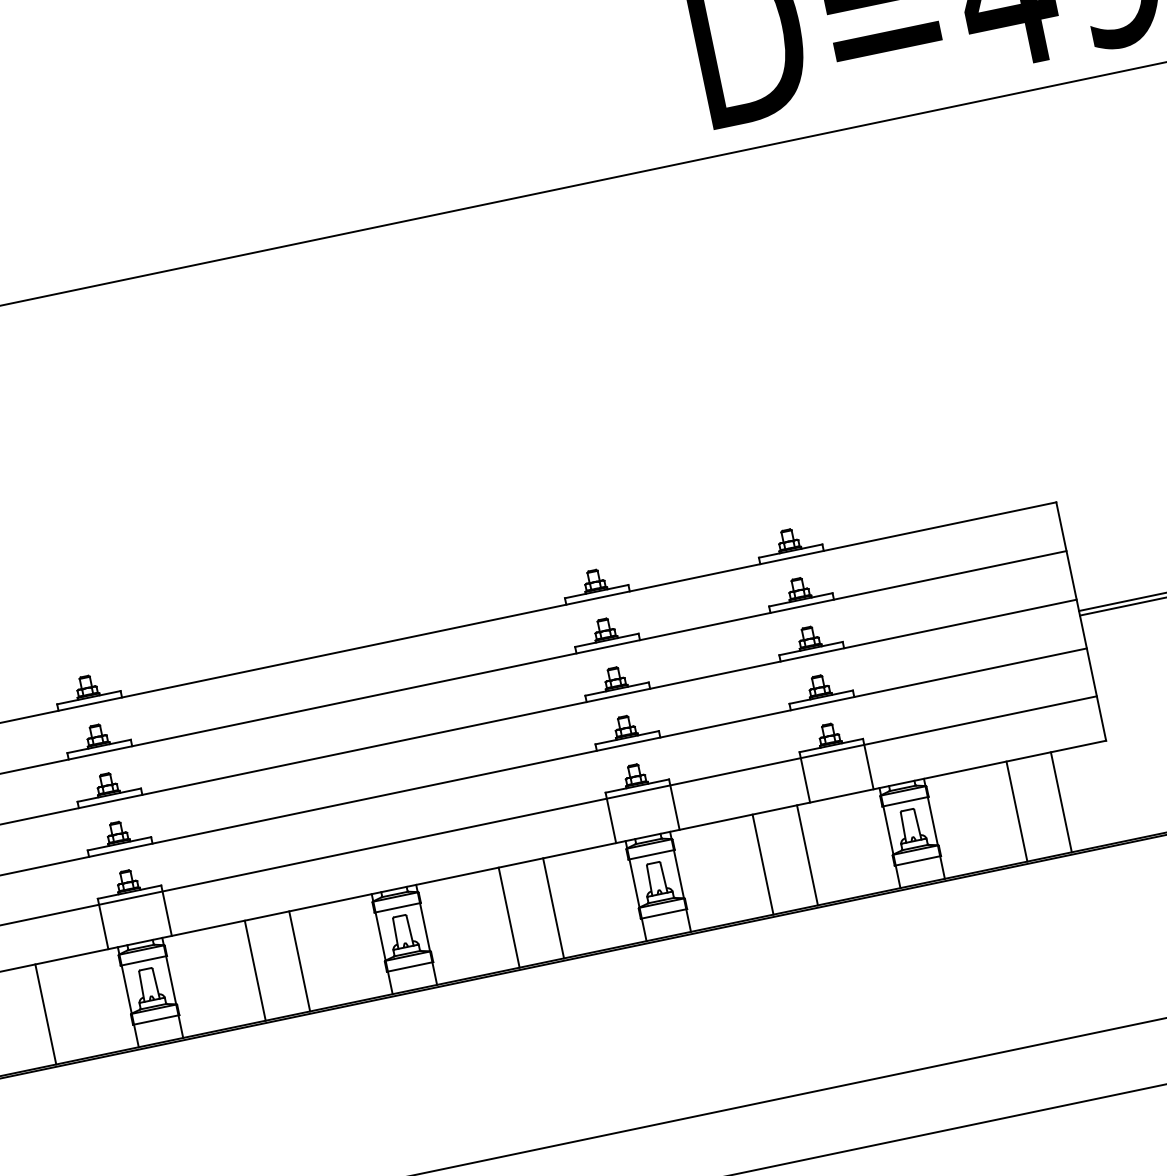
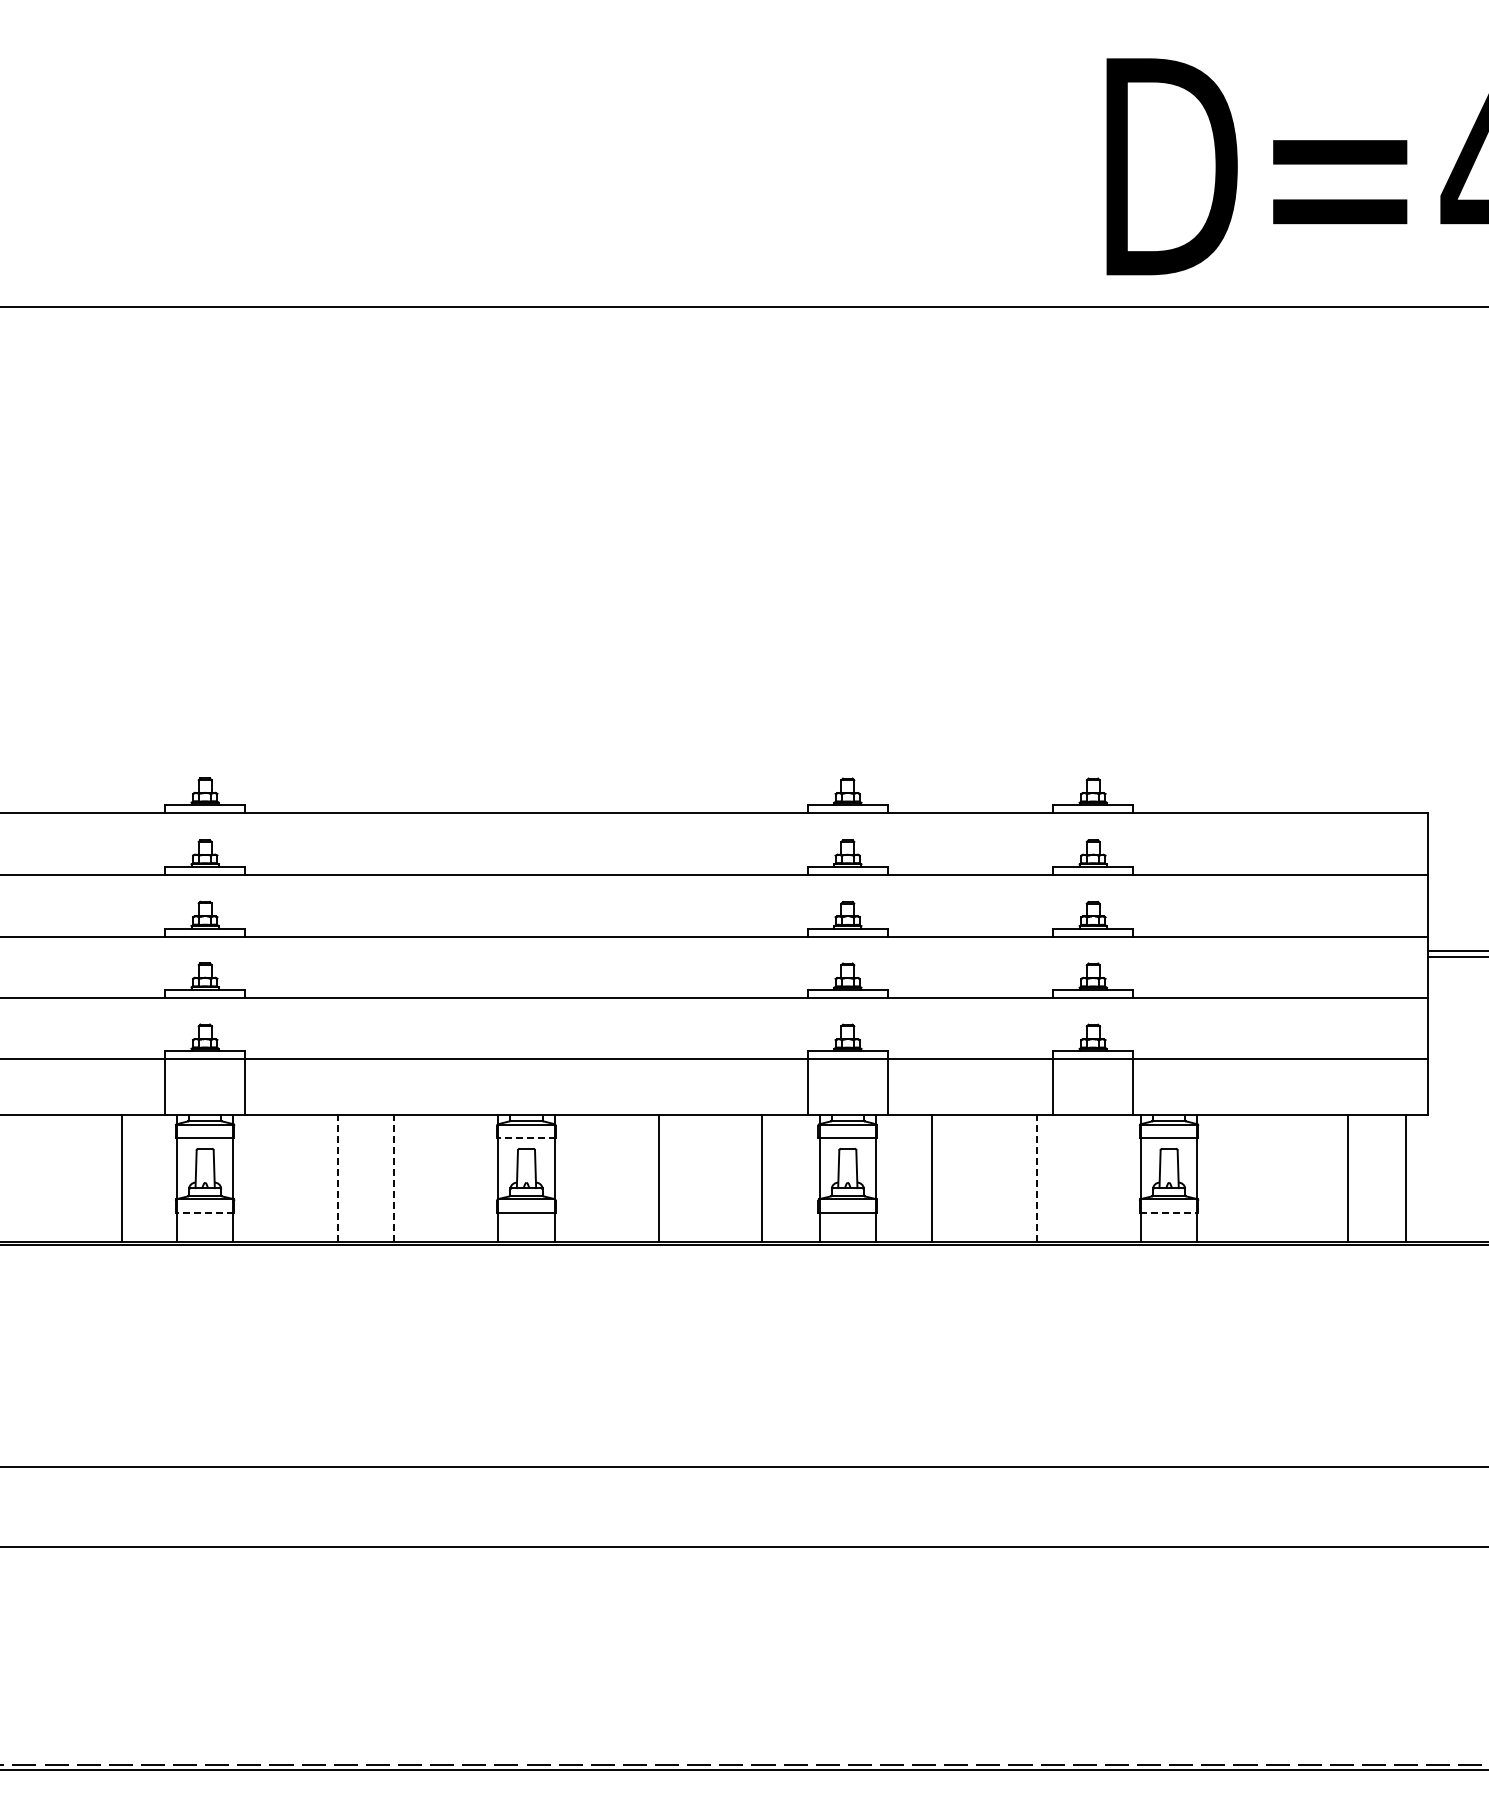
line: (1061, 802) -> (1405, 1178), moved
line: (1016, 811) -> (1347, 1178), moved
line: (807, 854) -> (1036, 1177), solid -> dashed
line: (918, 861) -> (1169, 1213), solid -> dashed
line: (763, 864) -> (932, 1178), moved
line: (397, 908) -> (525, 1138), solid -> dashed
line: (553, 908) -> (762, 1178), moved
line: (299, 960) -> (393, 1177), solid -> dashed
line: (254, 970) -> (337, 1177), solid -> dashed
line: (45, 1014) -> (121, 1178), moved
line: (155, 1020) -> (204, 1213), solid -> dashed

